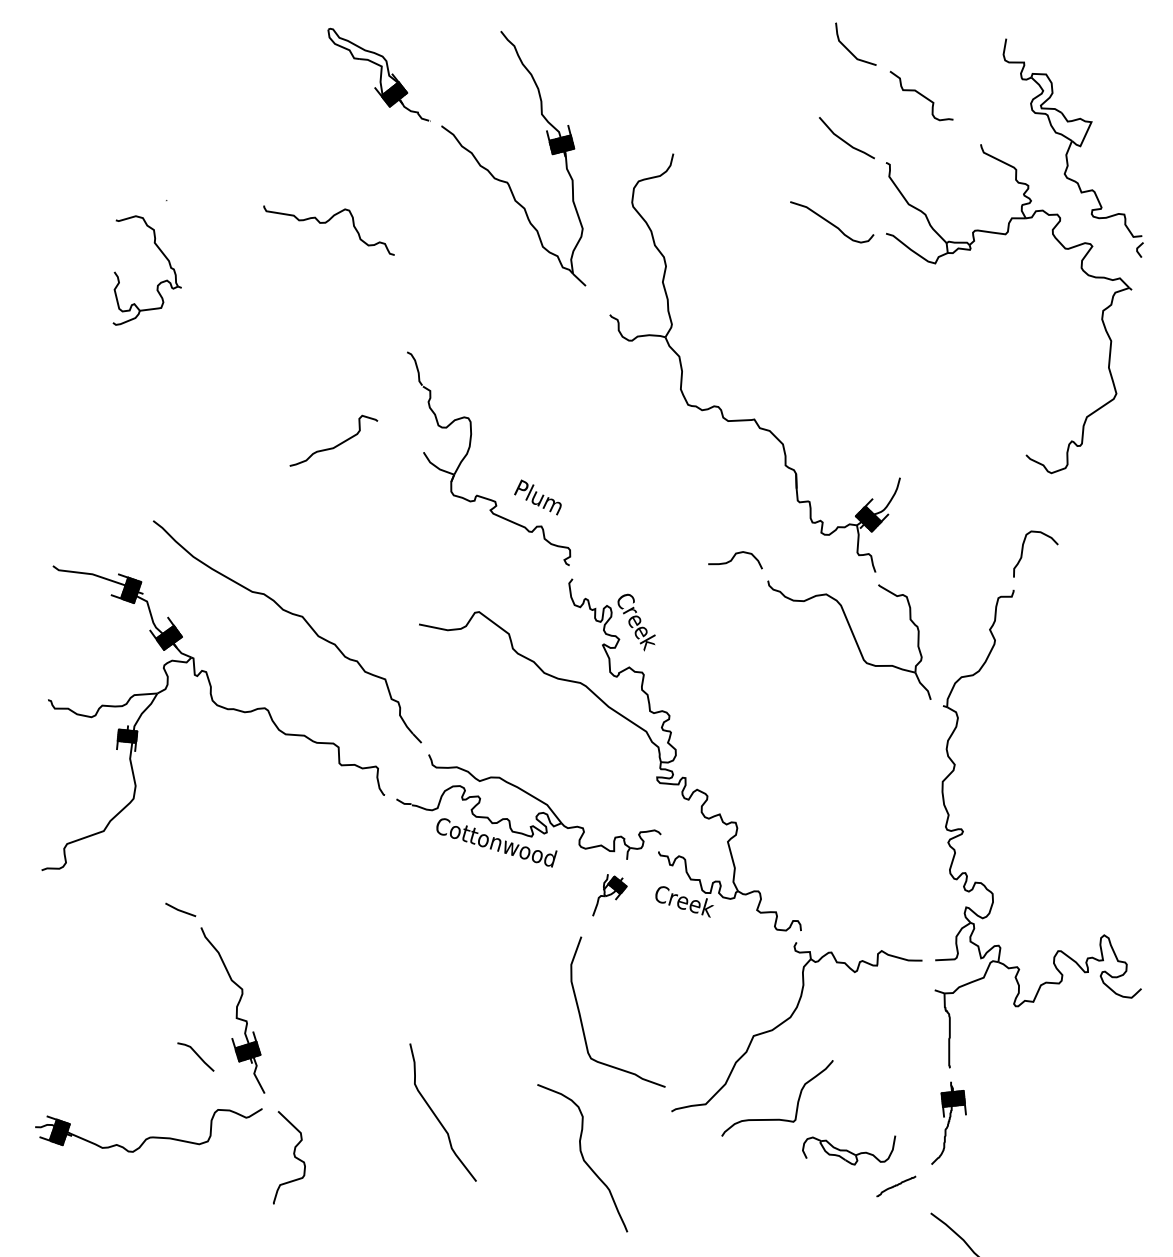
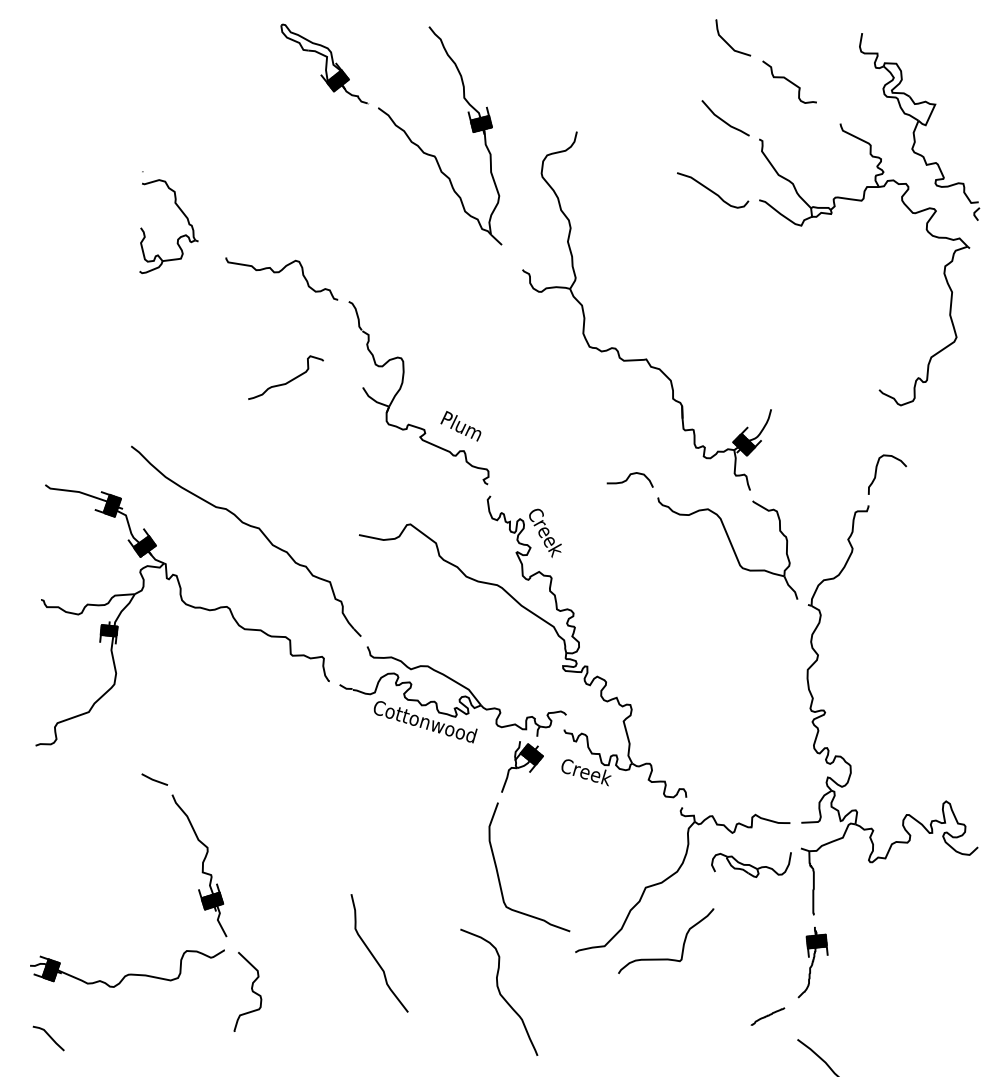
curve: (326, 223) -> (279, 272), moved
part: (159, 282) -> (179, 236), moved
part: (609, 895) -> (522, 767), size x1.43
line: (196, 1055) -> (49, 1037), moved
part: (849, 1150) -> (751, 864), moved

